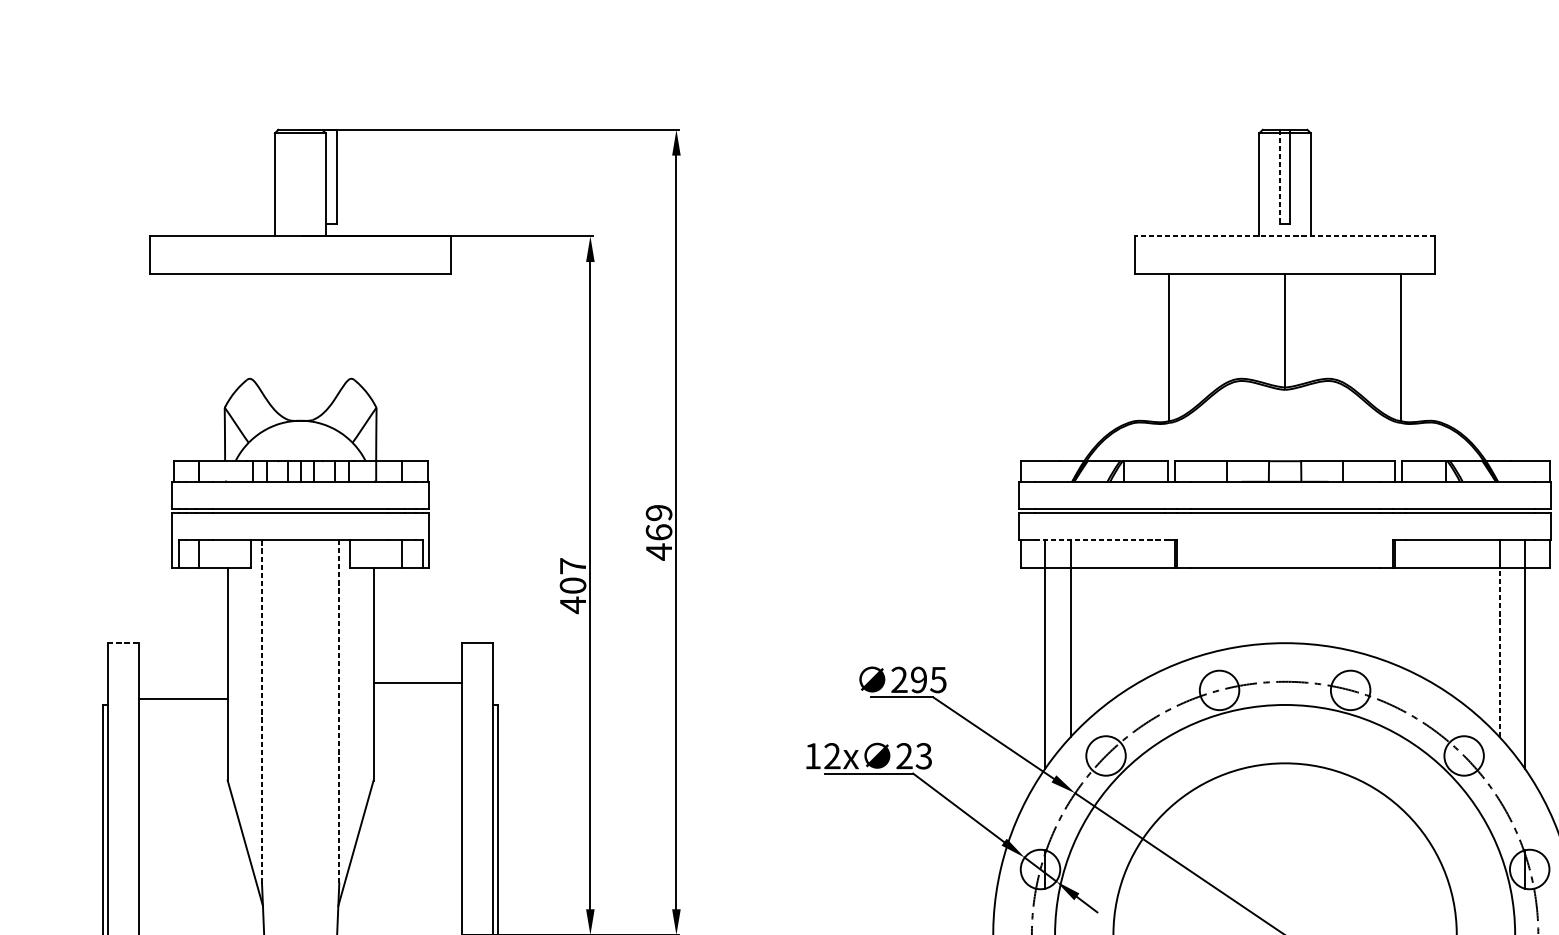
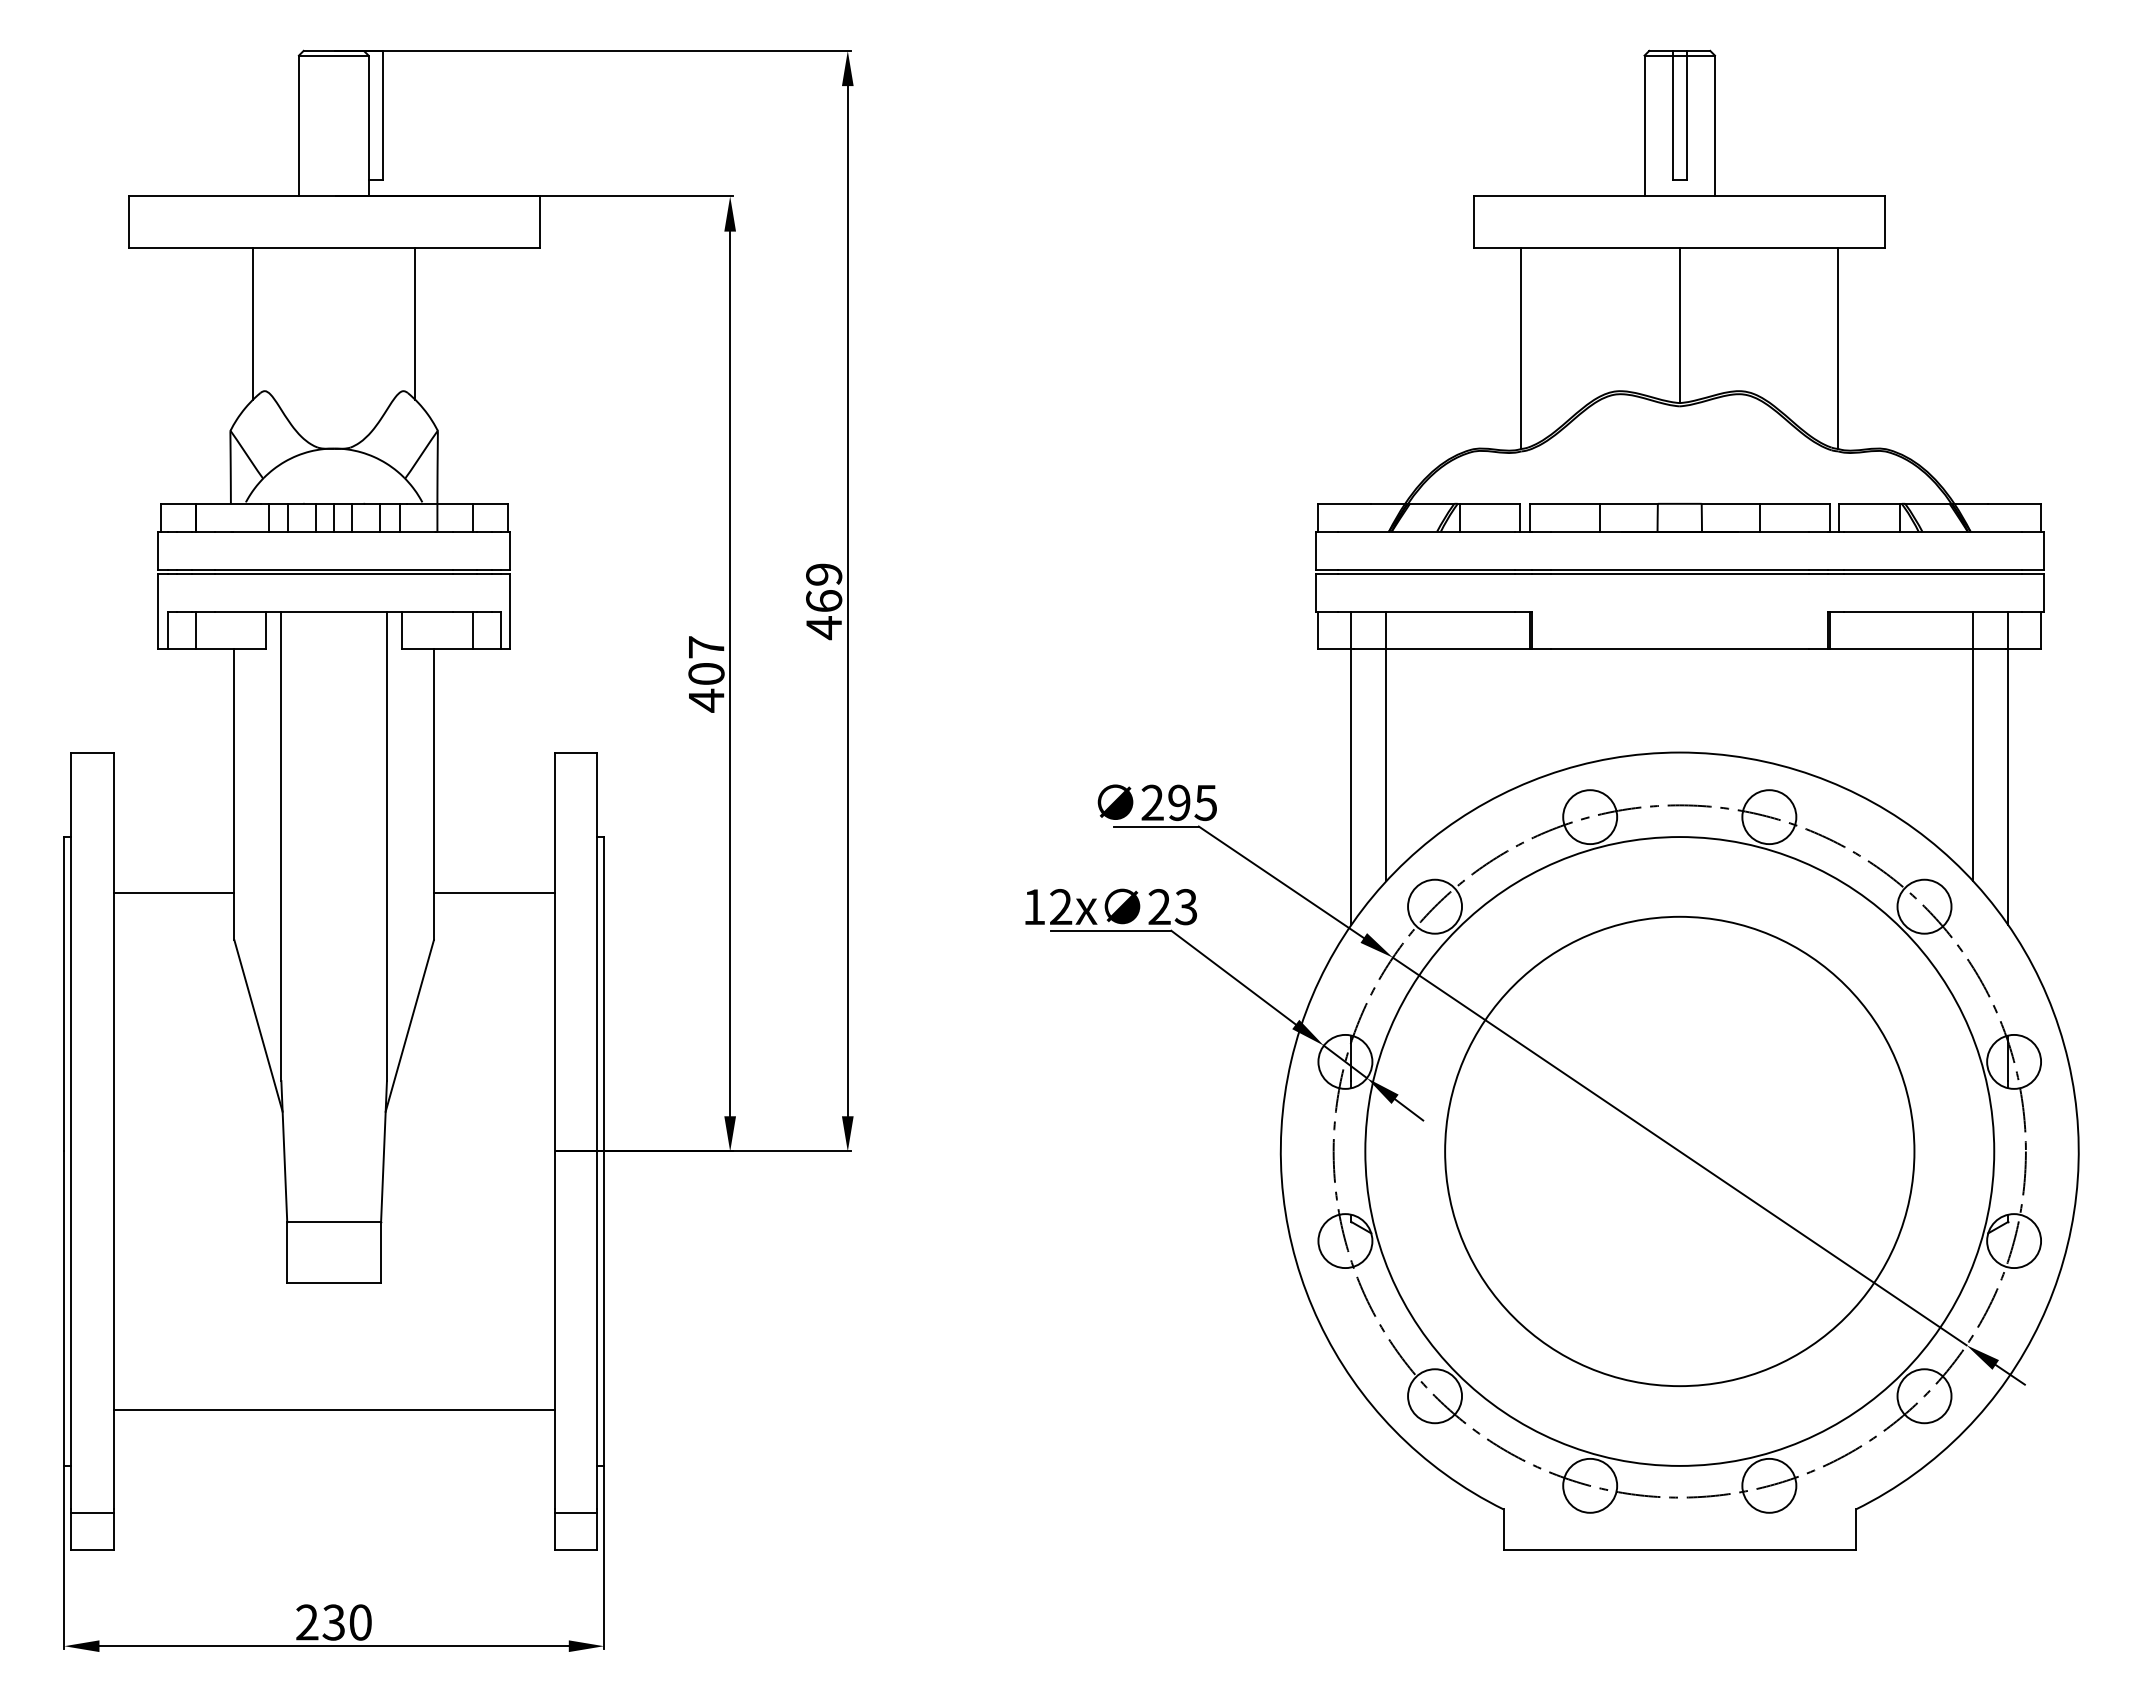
line: (1279, 177) -> (1672, 115), dashed -> solid
line: (1284, 236) -> (1679, 196), dashed -> solid
line: (241, 329) -> (253, 323), added
line: (360, 329) -> (415, 323), added
line: (1099, 539) -> (1426, 611), dashed -> solid
line: (123, 643) -> (92, 752), dashed -> solid
line: (1499, 652) -> (1973, 765), dashed -> solid
line: (417, 683) -> (493, 893), moved
line: (183, 699) -> (173, 893), moved
line: (262, 711) -> (281, 846), dashed -> solid
line: (338, 711) -> (386, 846), dashed -> solid

